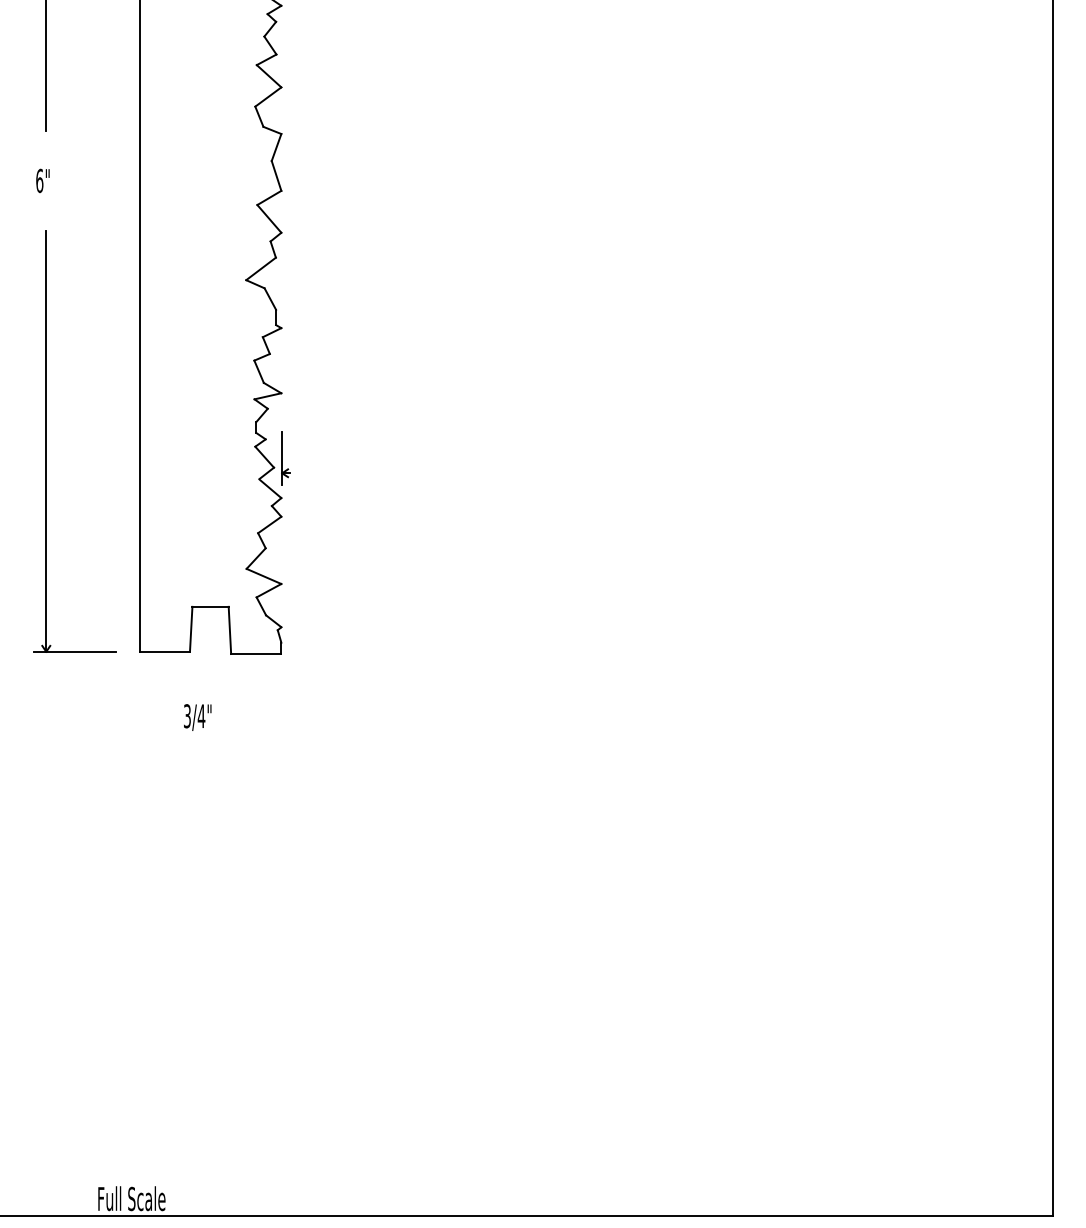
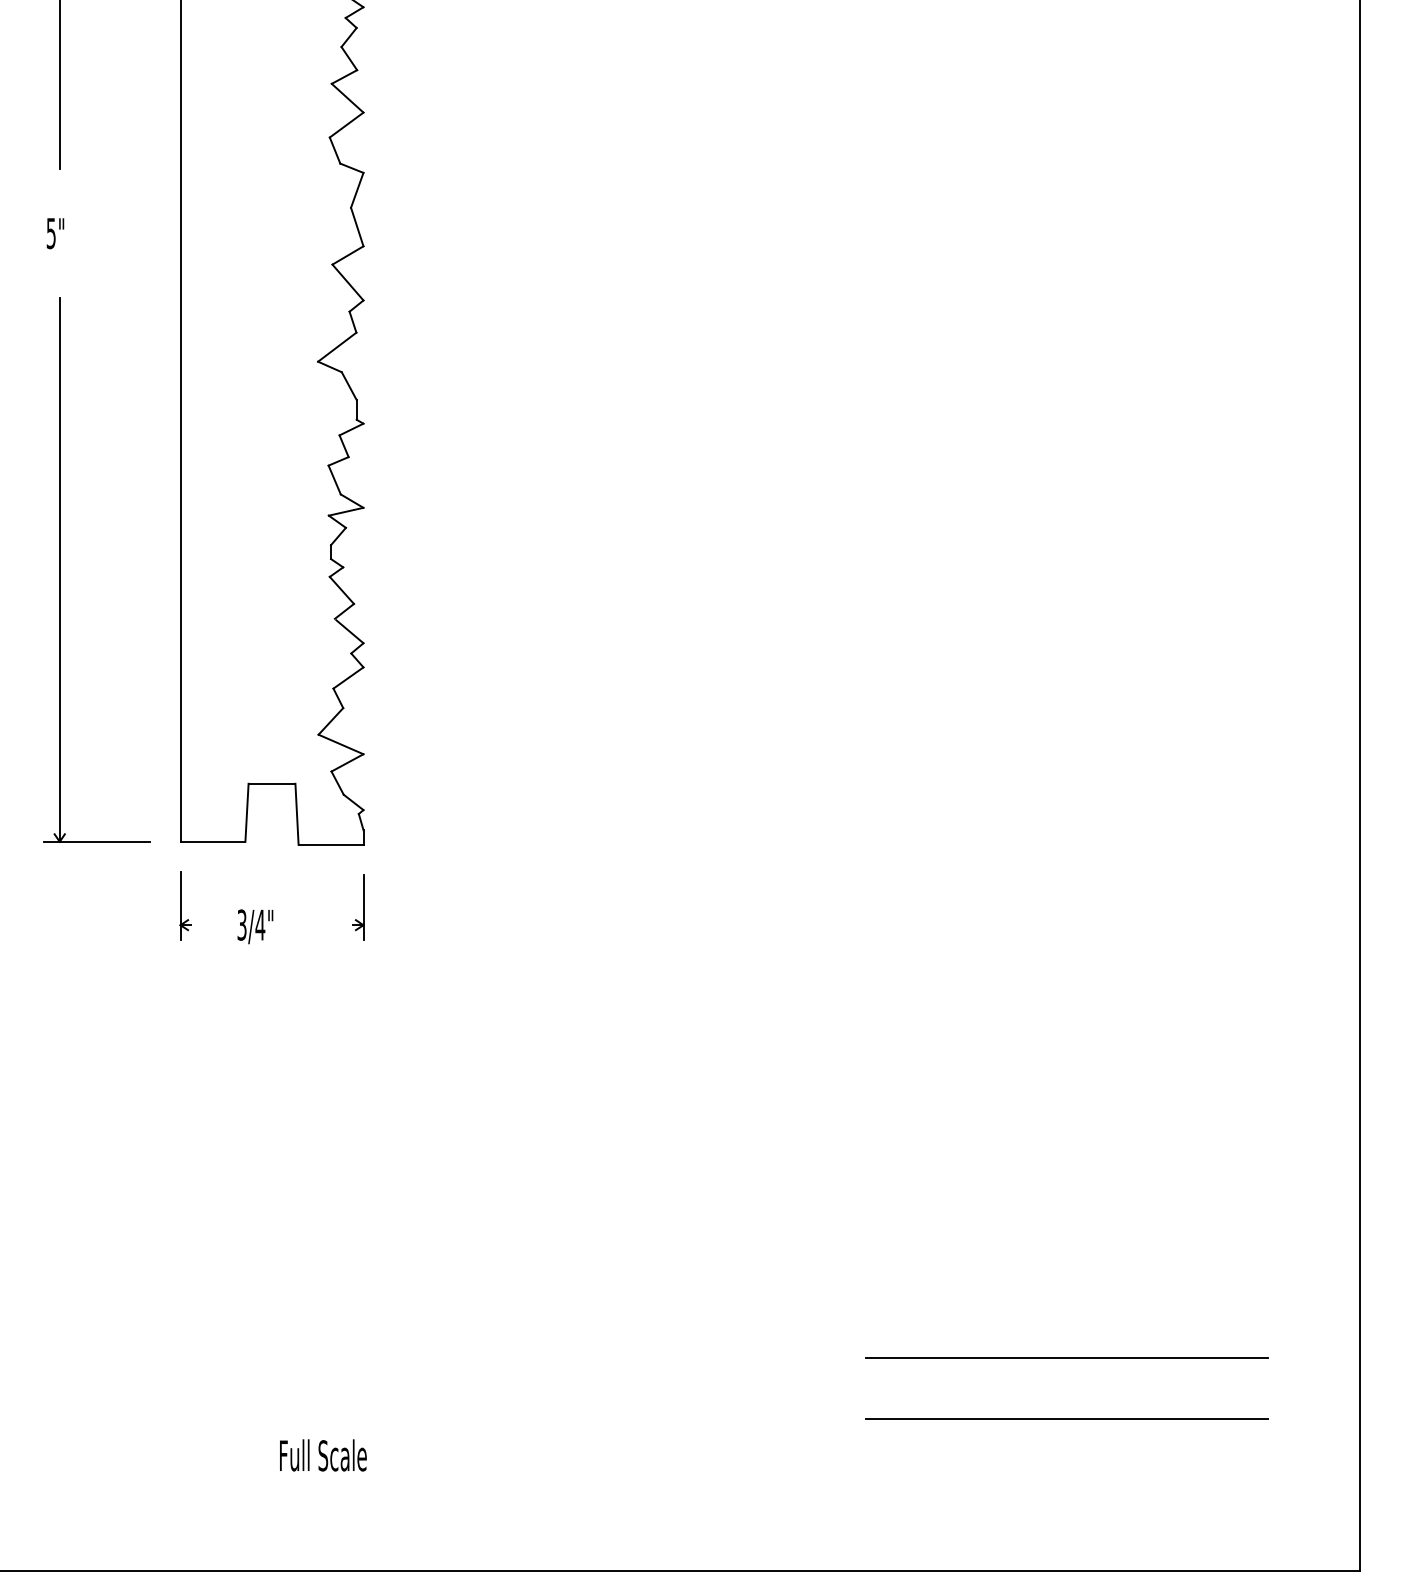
text: (39, 180) -> (51, 233), 6" -> 5"
part: (286, 458) -> (185, 905), moved
part: (277, 702) -> (358, 907), added
line: (826, 1050) -> (1067, 1357), added
line: (826, 1098) -> (1067, 1418), added
text: (132, 1198) -> (323, 1455), moved

